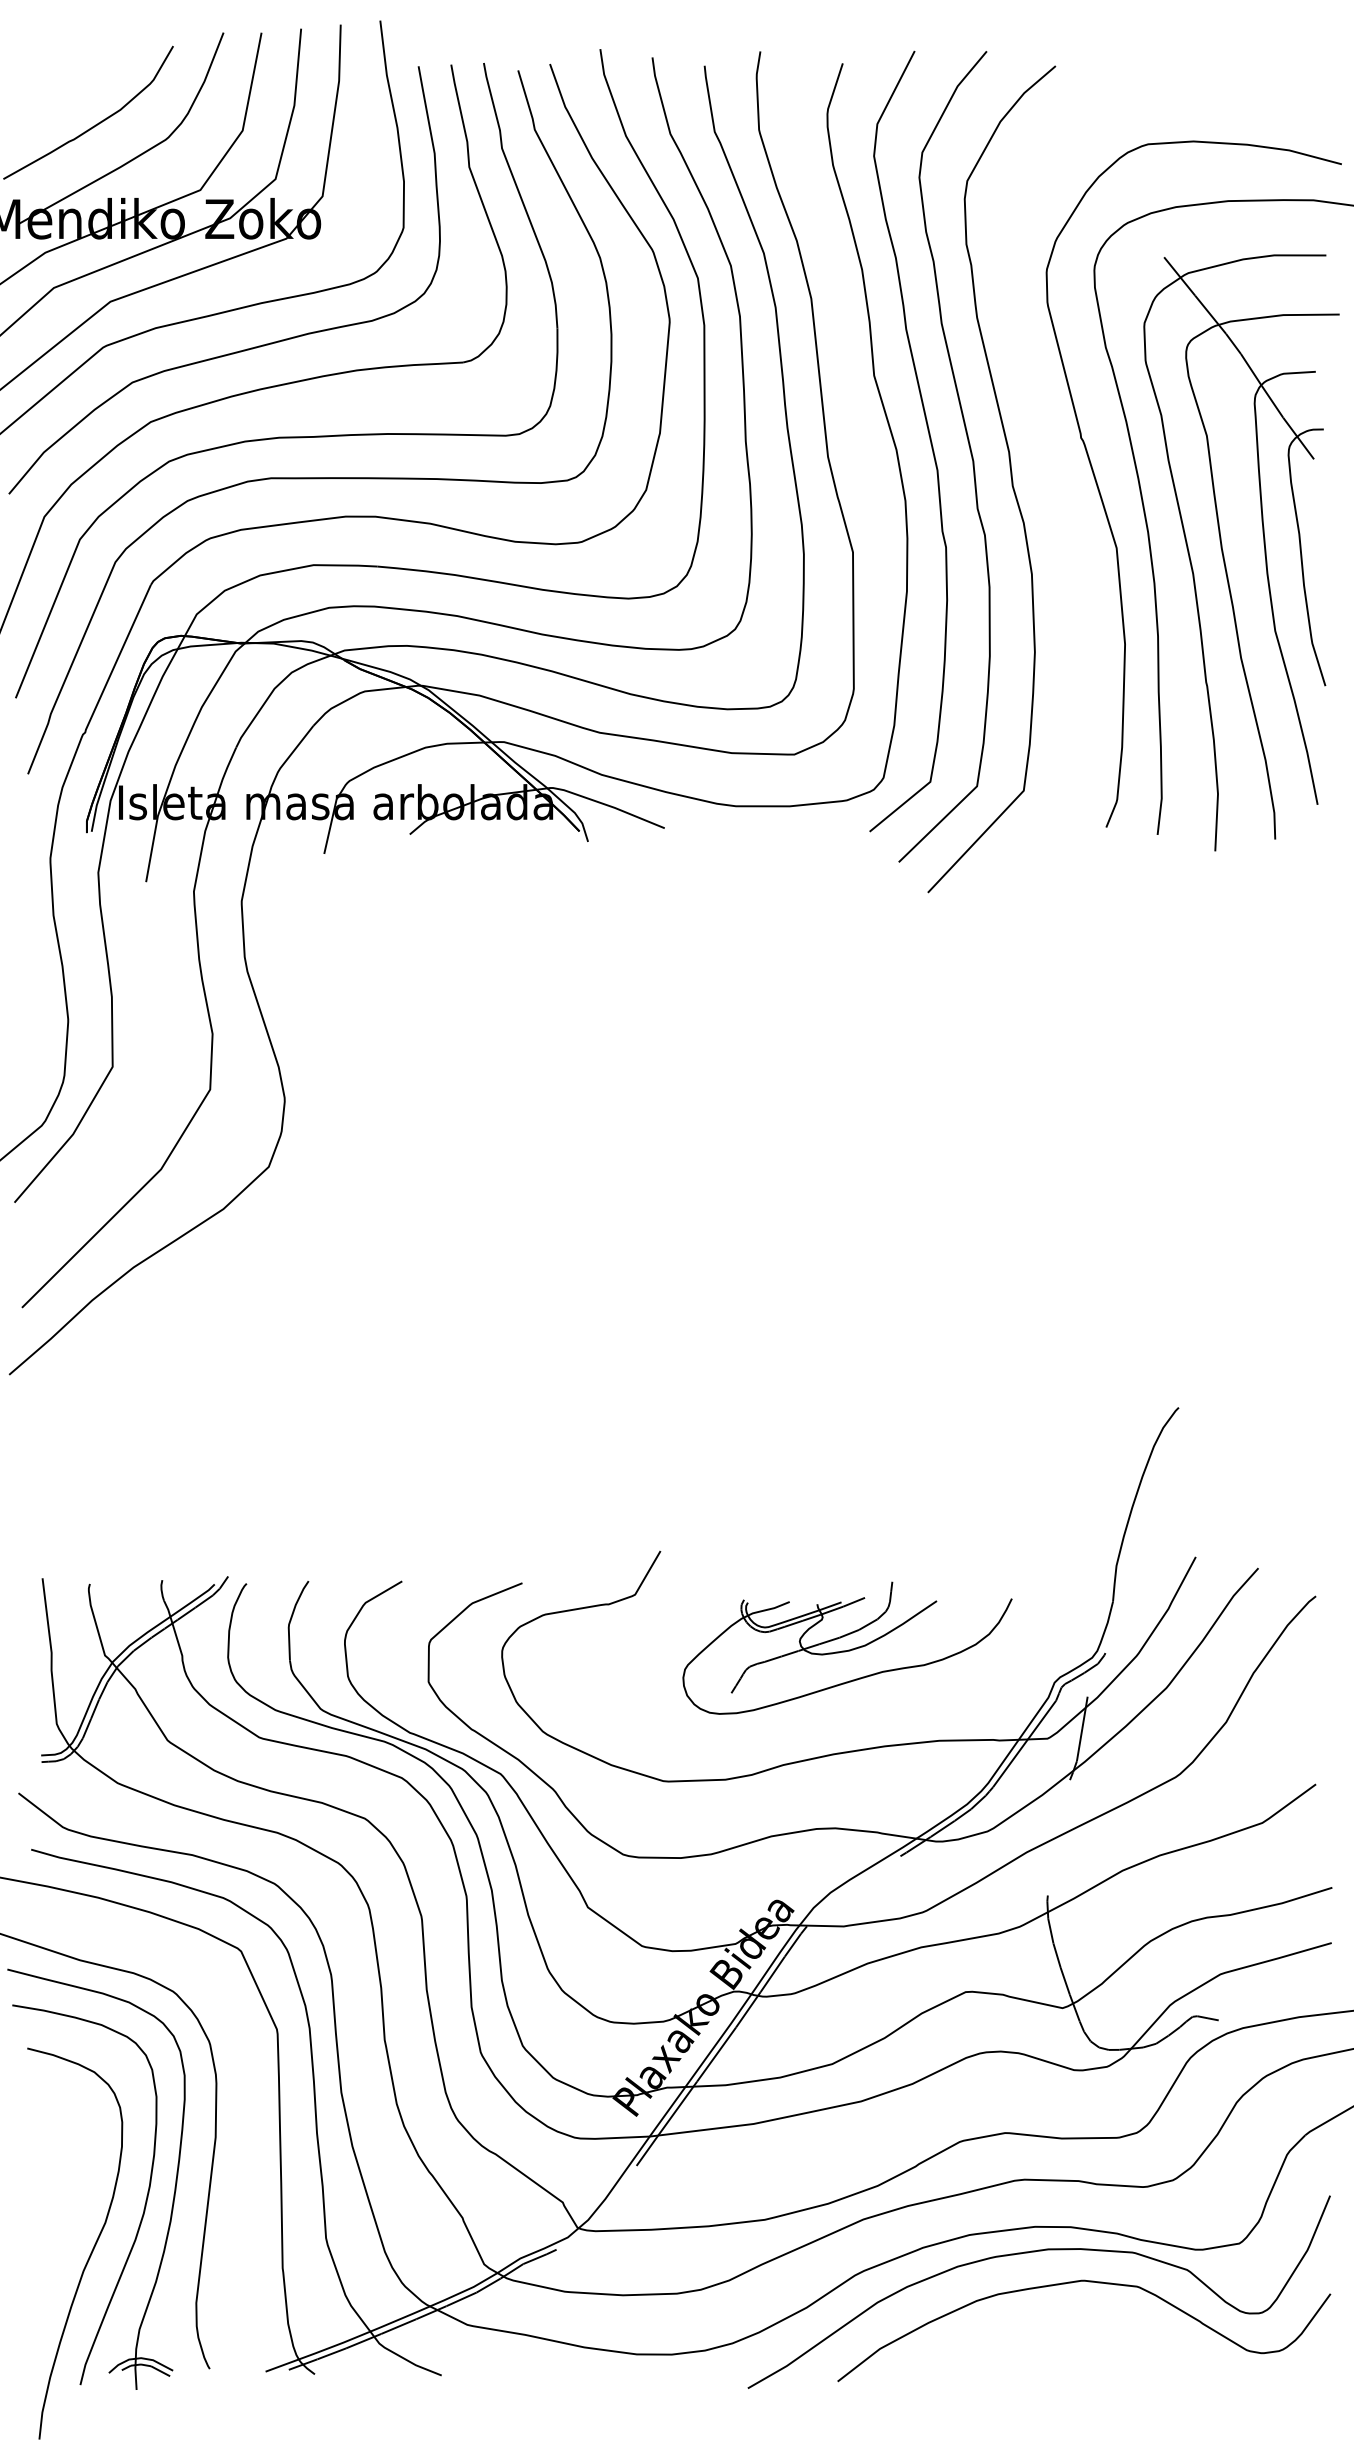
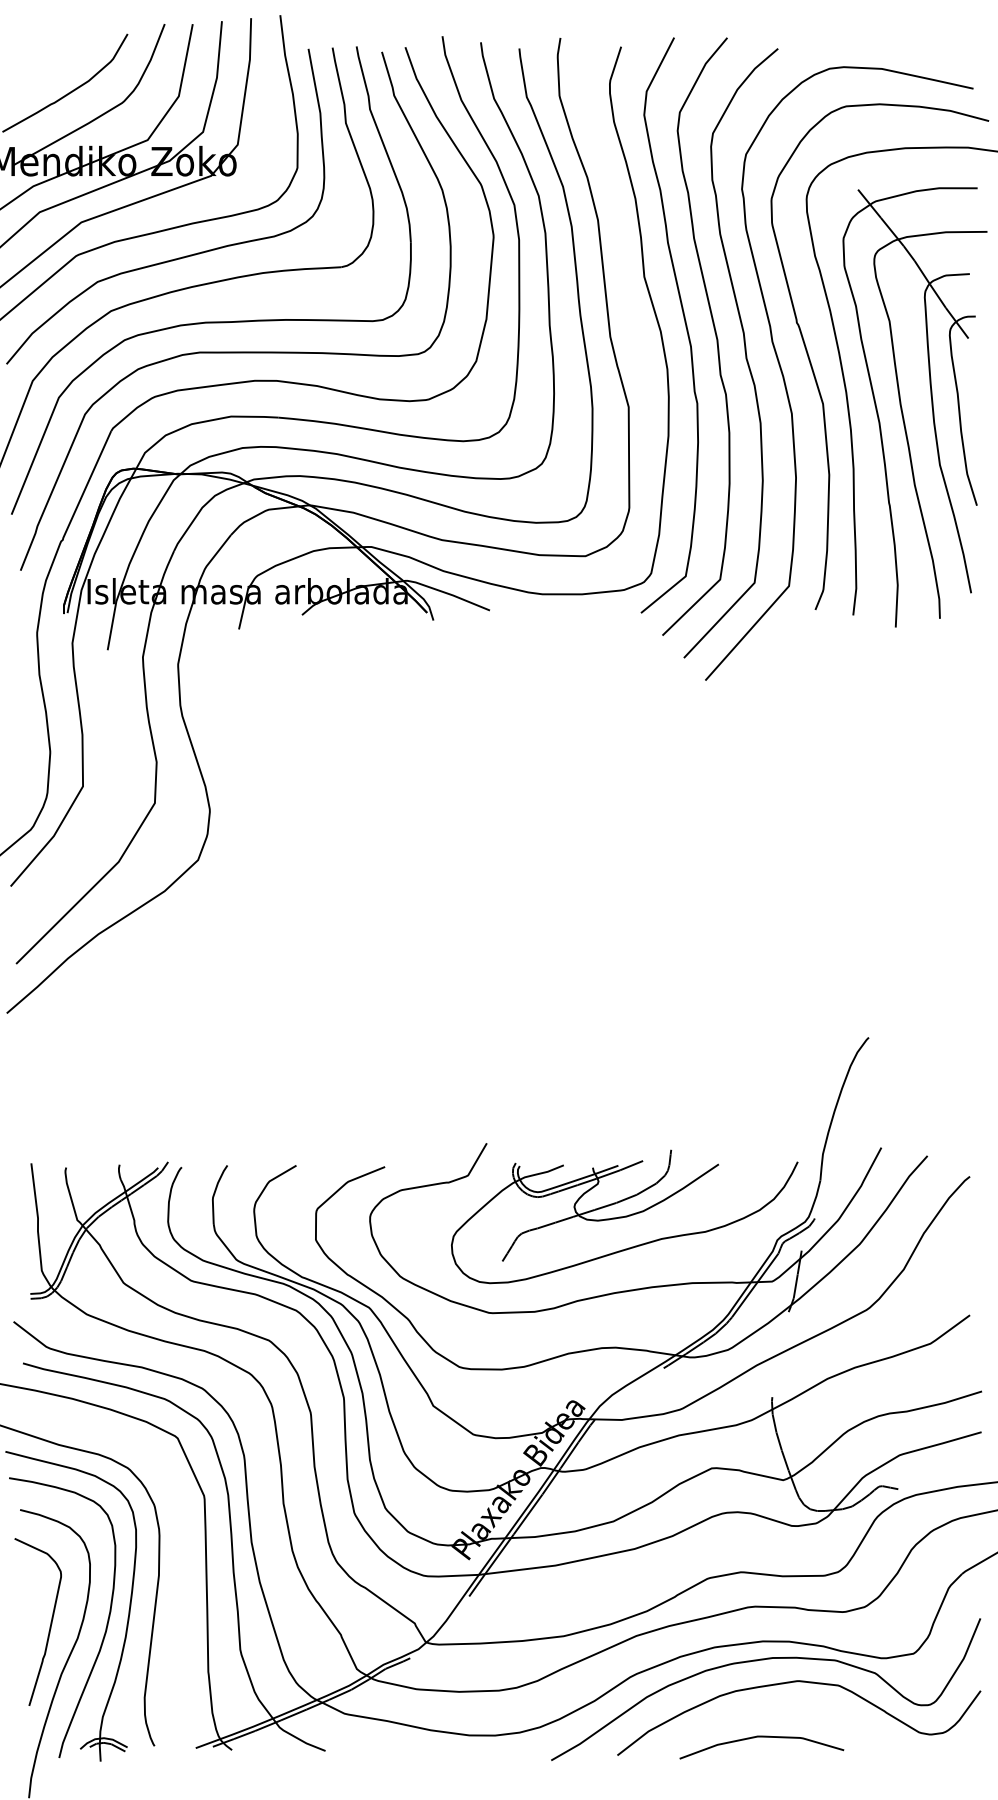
curve: (1066, 522) -> (786, 385), added
part: (847, 1650) -> (624, 1216), size x1.43
curve: (68, 2202) -> (50, 1623), added
curve: (1033, 2356) -> (761, 1736), added

